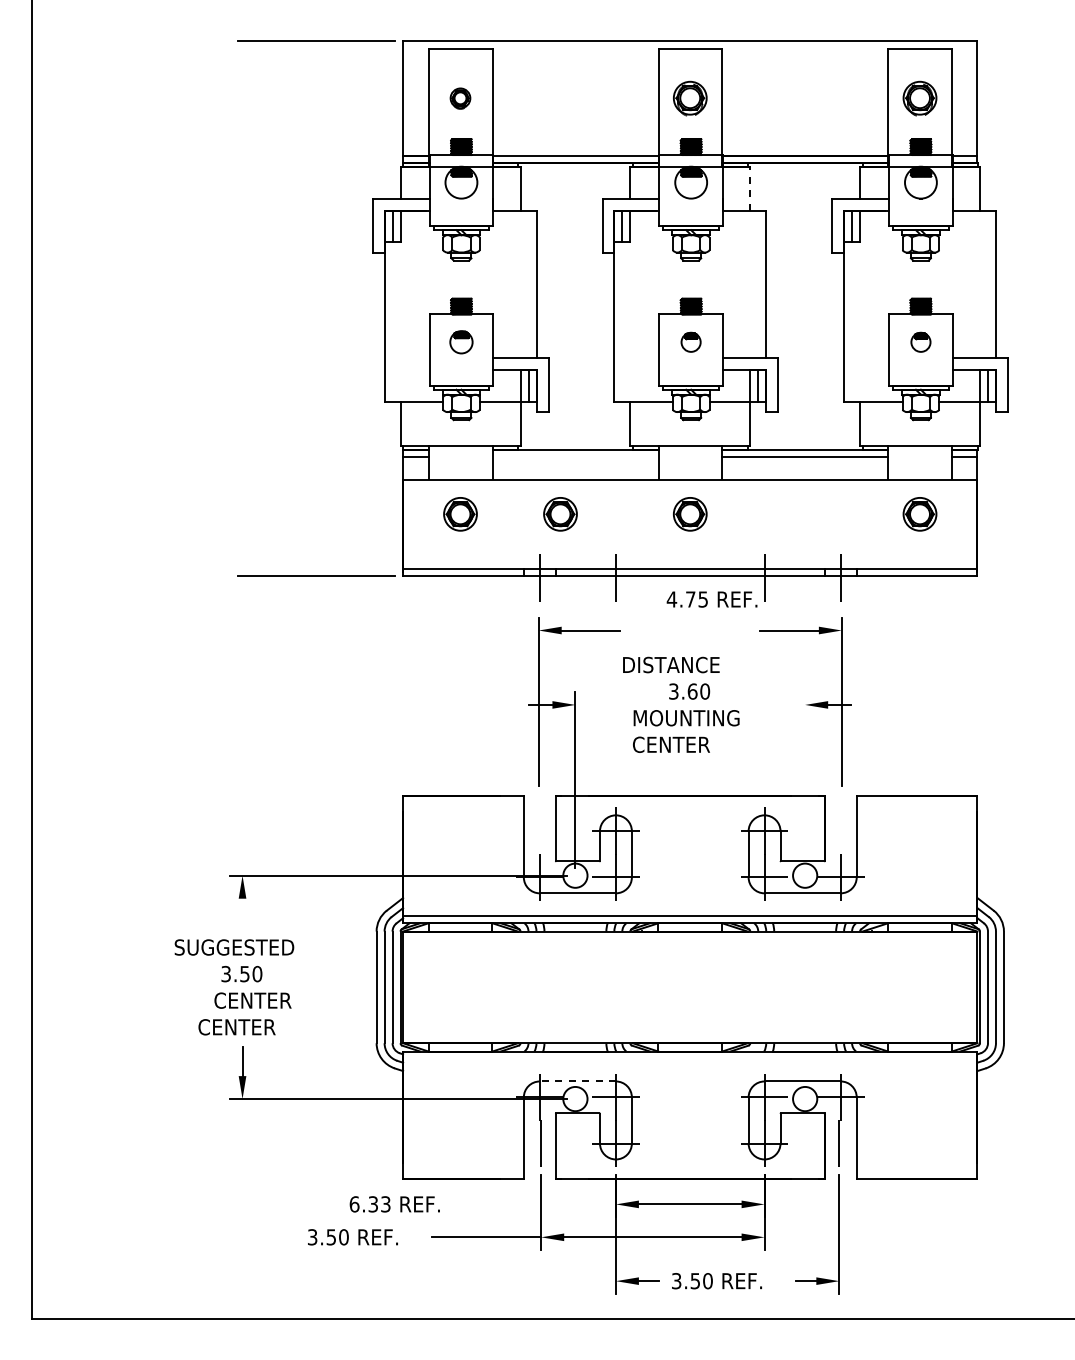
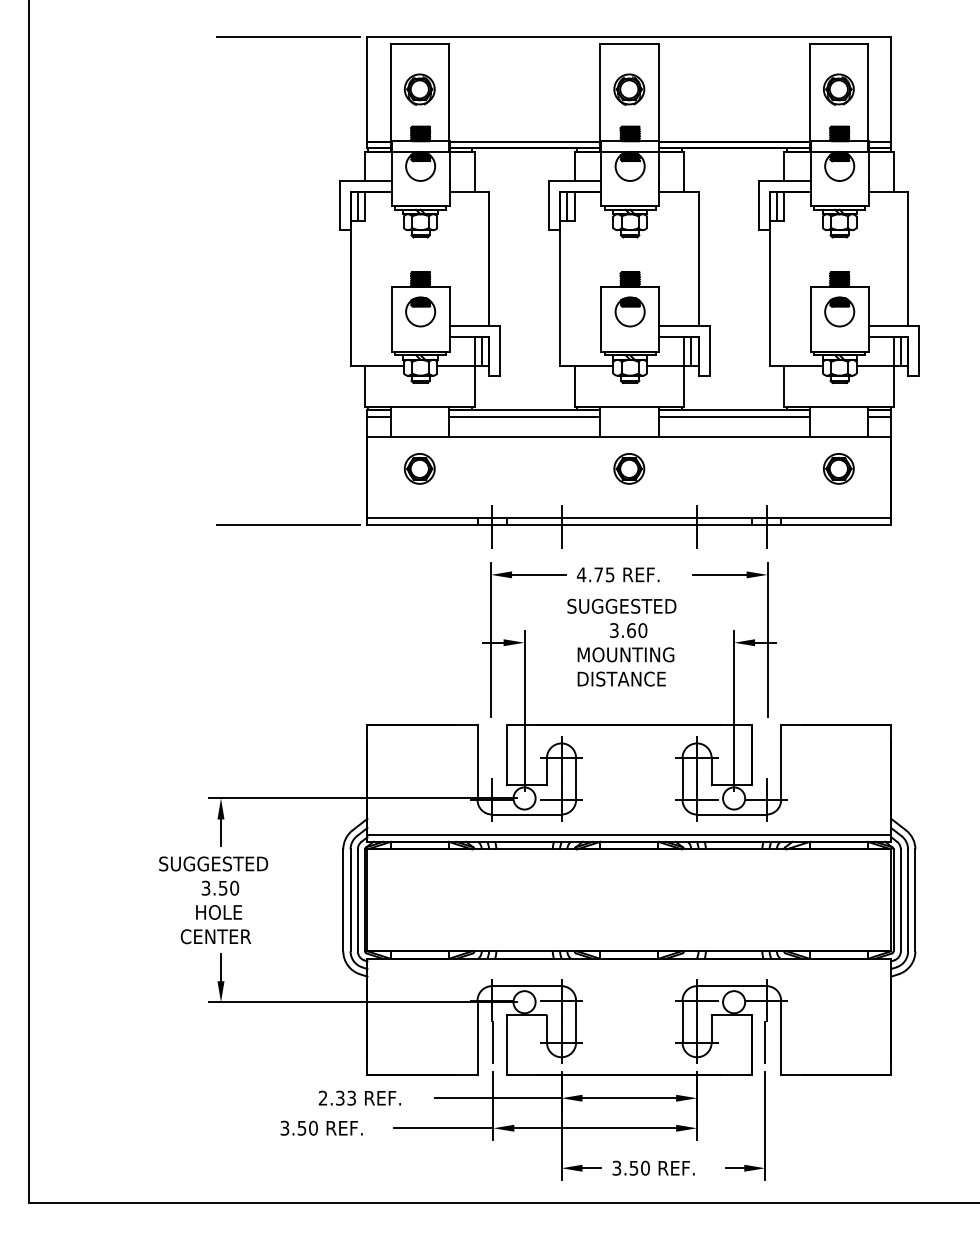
part: (460, 98) -> (419, 89), size x1.67
line: (750, 188) -> (684, 171), dashed -> solid
part: (461, 342) -> (420, 312), size x1.43
part: (690, 342) -> (629, 312), size x1.67
part: (920, 342) -> (839, 312), size x1.67
line: (575, 456) -> (524, 416), added
part: (560, 514) -> (510, 469), removed
text: (711, 599) -> (617, 574), moved
text: (681, 664) -> (621, 605), DISTANCE -> SUGGESTED
text: (681, 744) -> (621, 678), CENTER -> DISTANCE
line: (805, 779) -> (734, 710), added
line: (242, 913) -> (220, 832), added
text: (252, 1000) -> (230, 912), CENTER -> HOLE
line: (577, 1081) -> (526, 986), dashed -> solid
text: (354, 1204) -> (323, 1098), 6.33 -> 2.33
line: (545, 1204) -> (497, 1098), added

